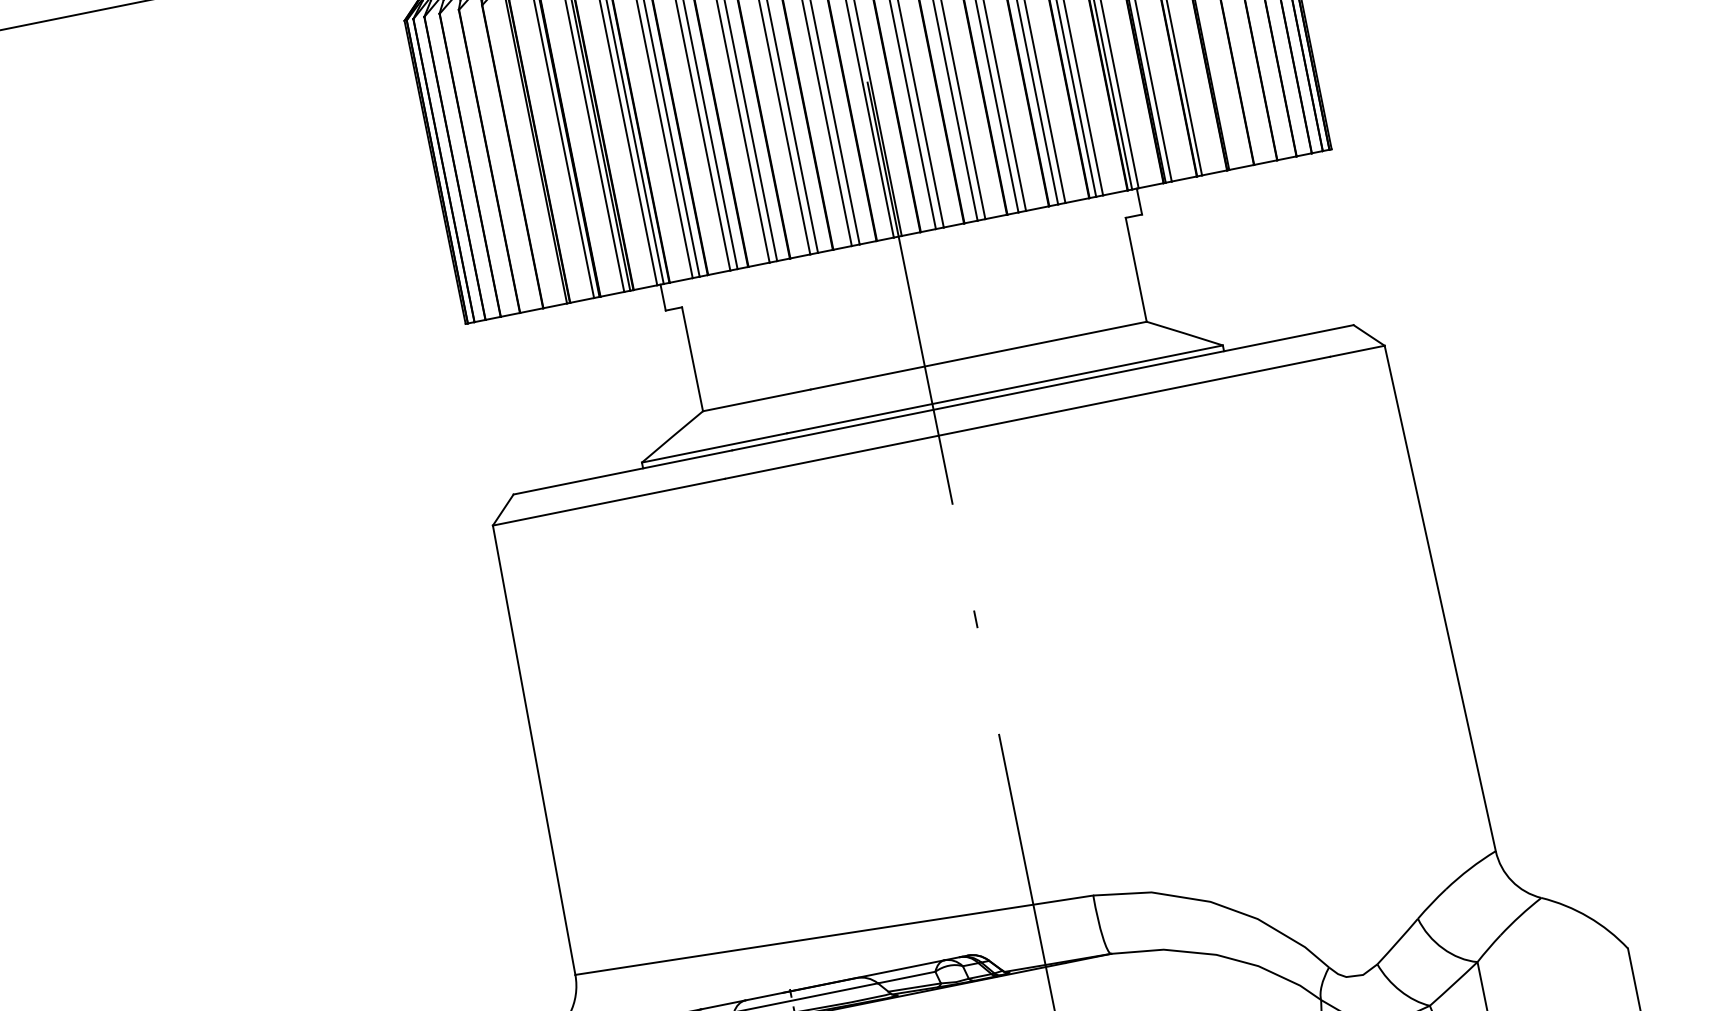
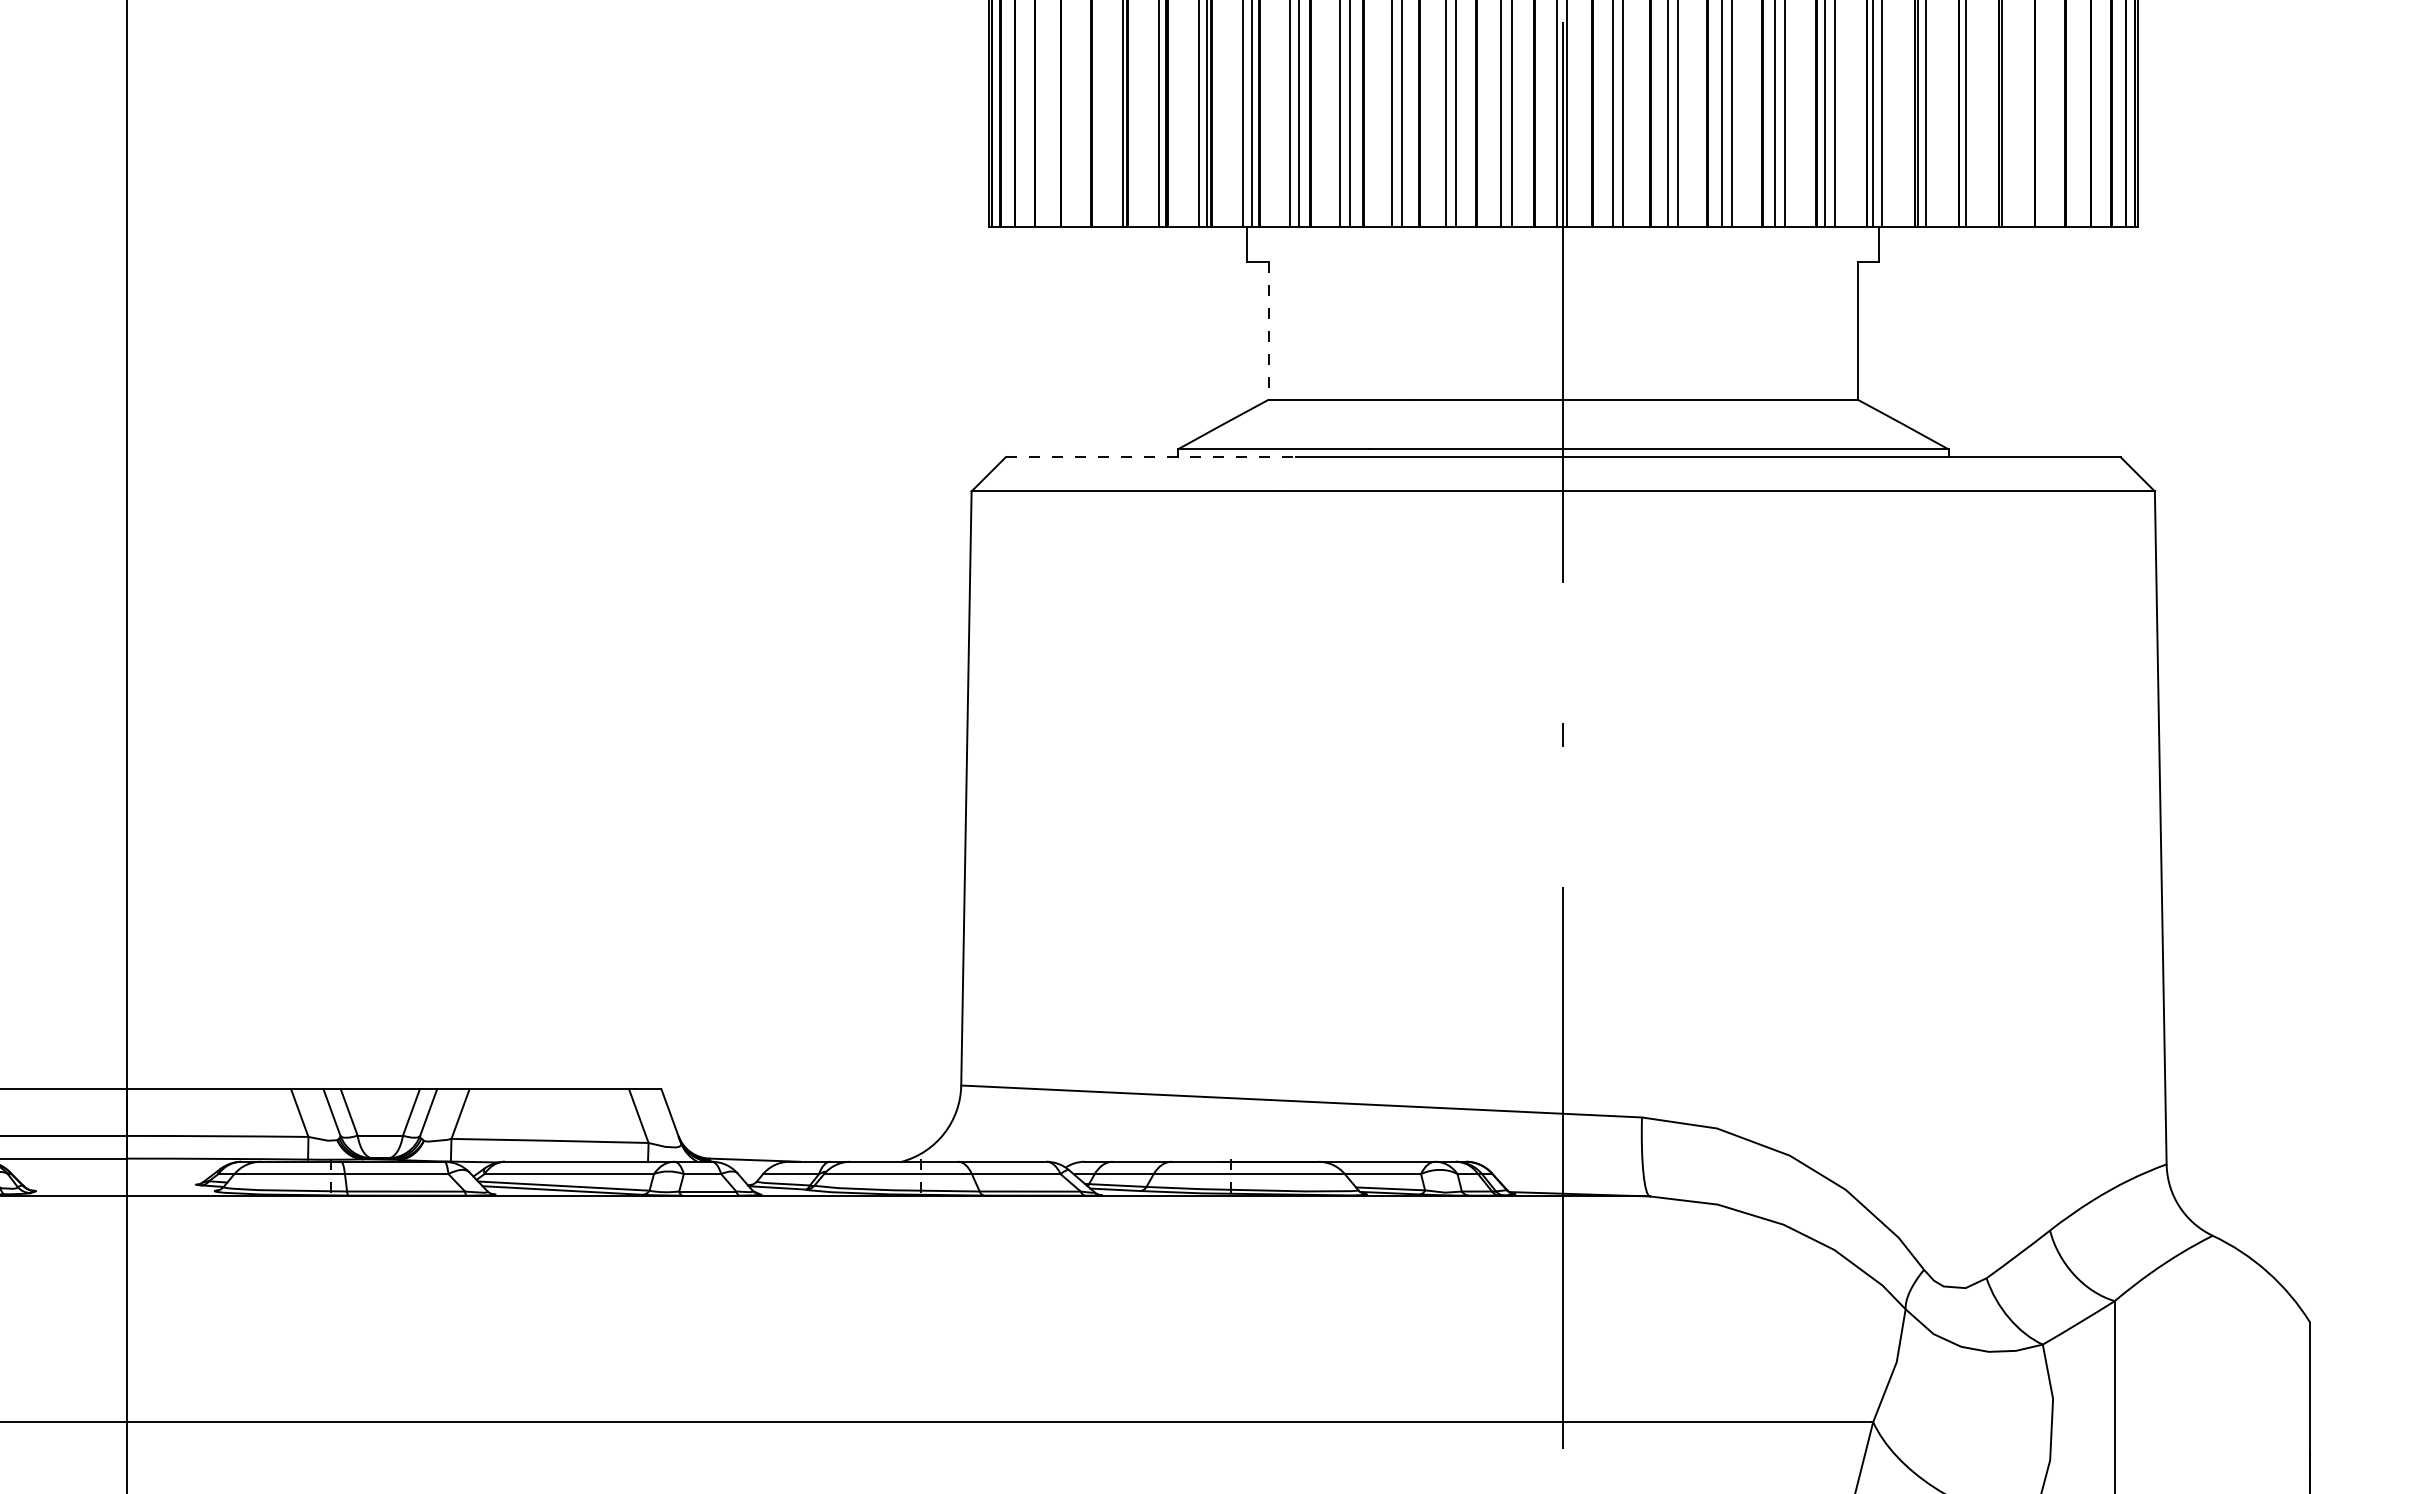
line: (692, 359) -> (1268, 330), solid -> dashed
line: (623, 472) -> (1151, 457), solid -> dashed

